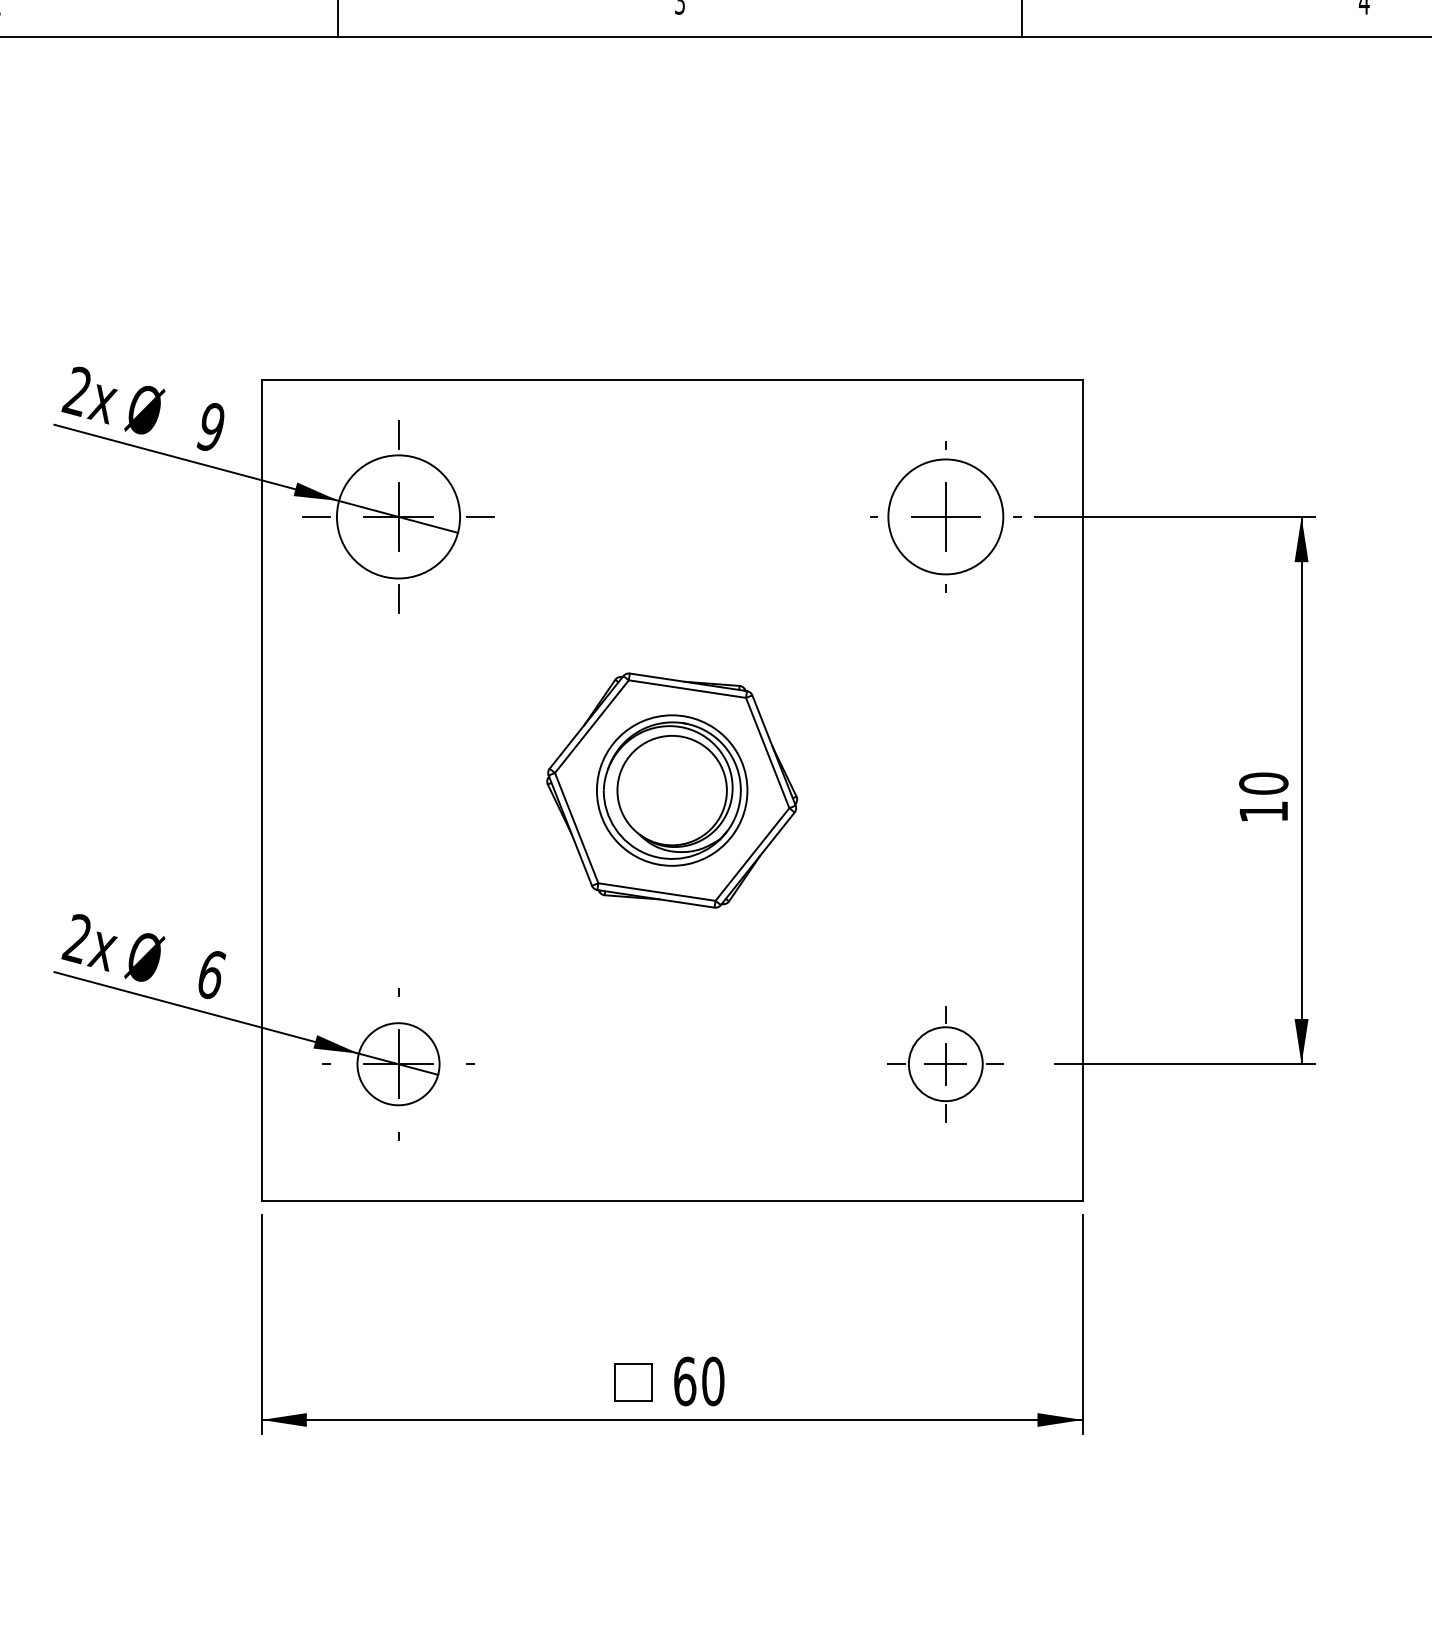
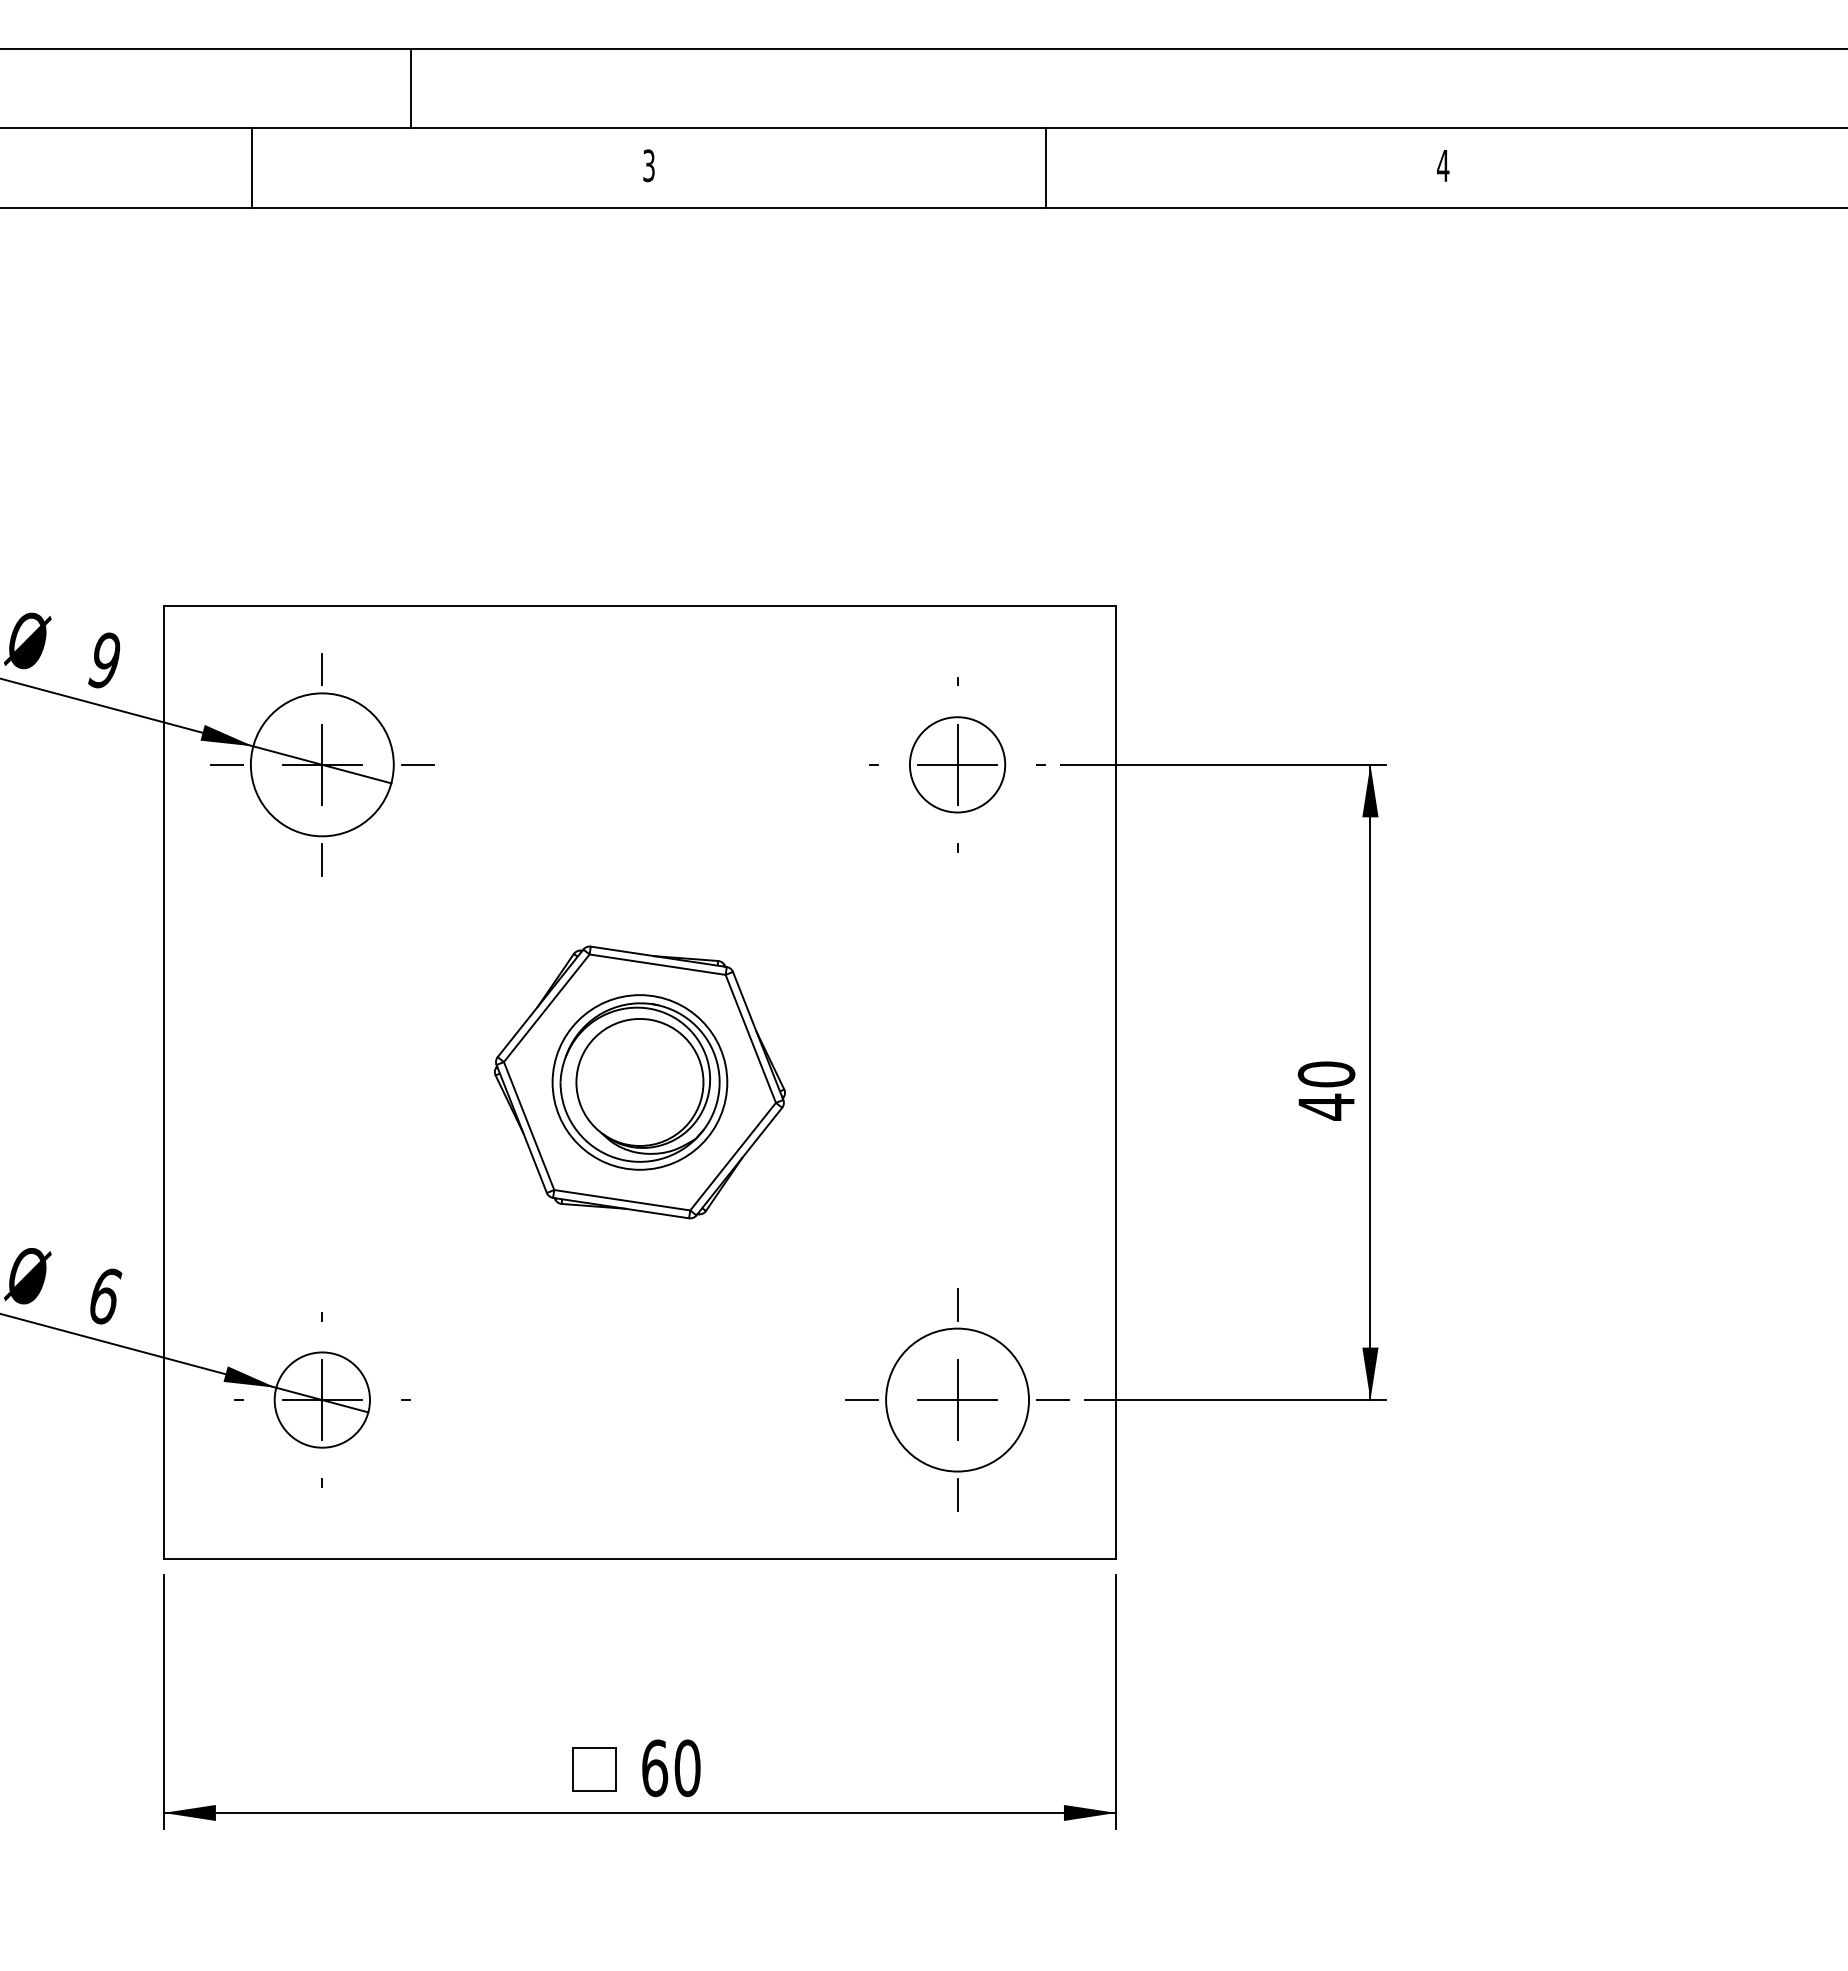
circle: (945, 516) -> (957, 764), size x0.71
text: (1263, 811) -> (1326, 1106), 10 -> 40
part: (945, 1063) -> (957, 1399), size x1.67

